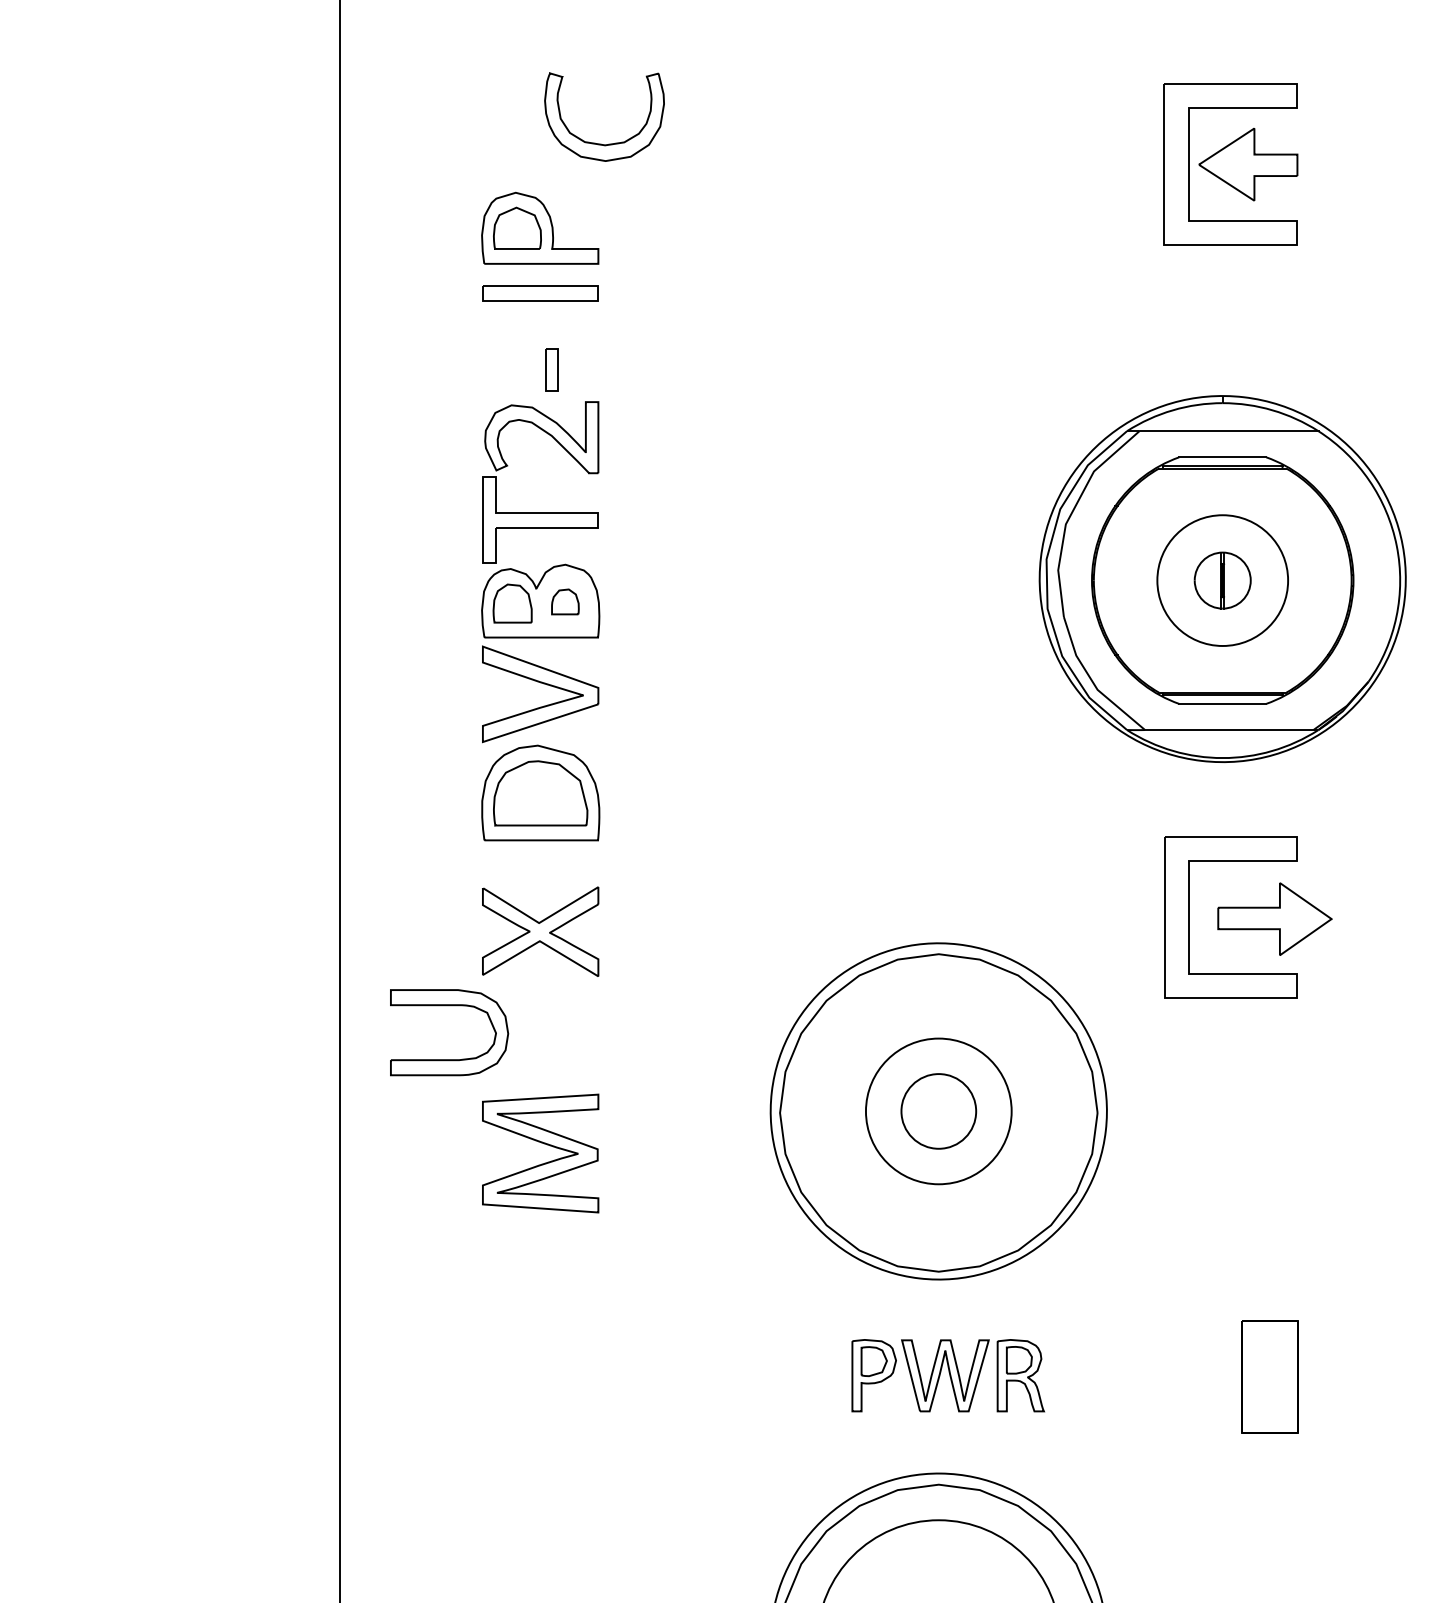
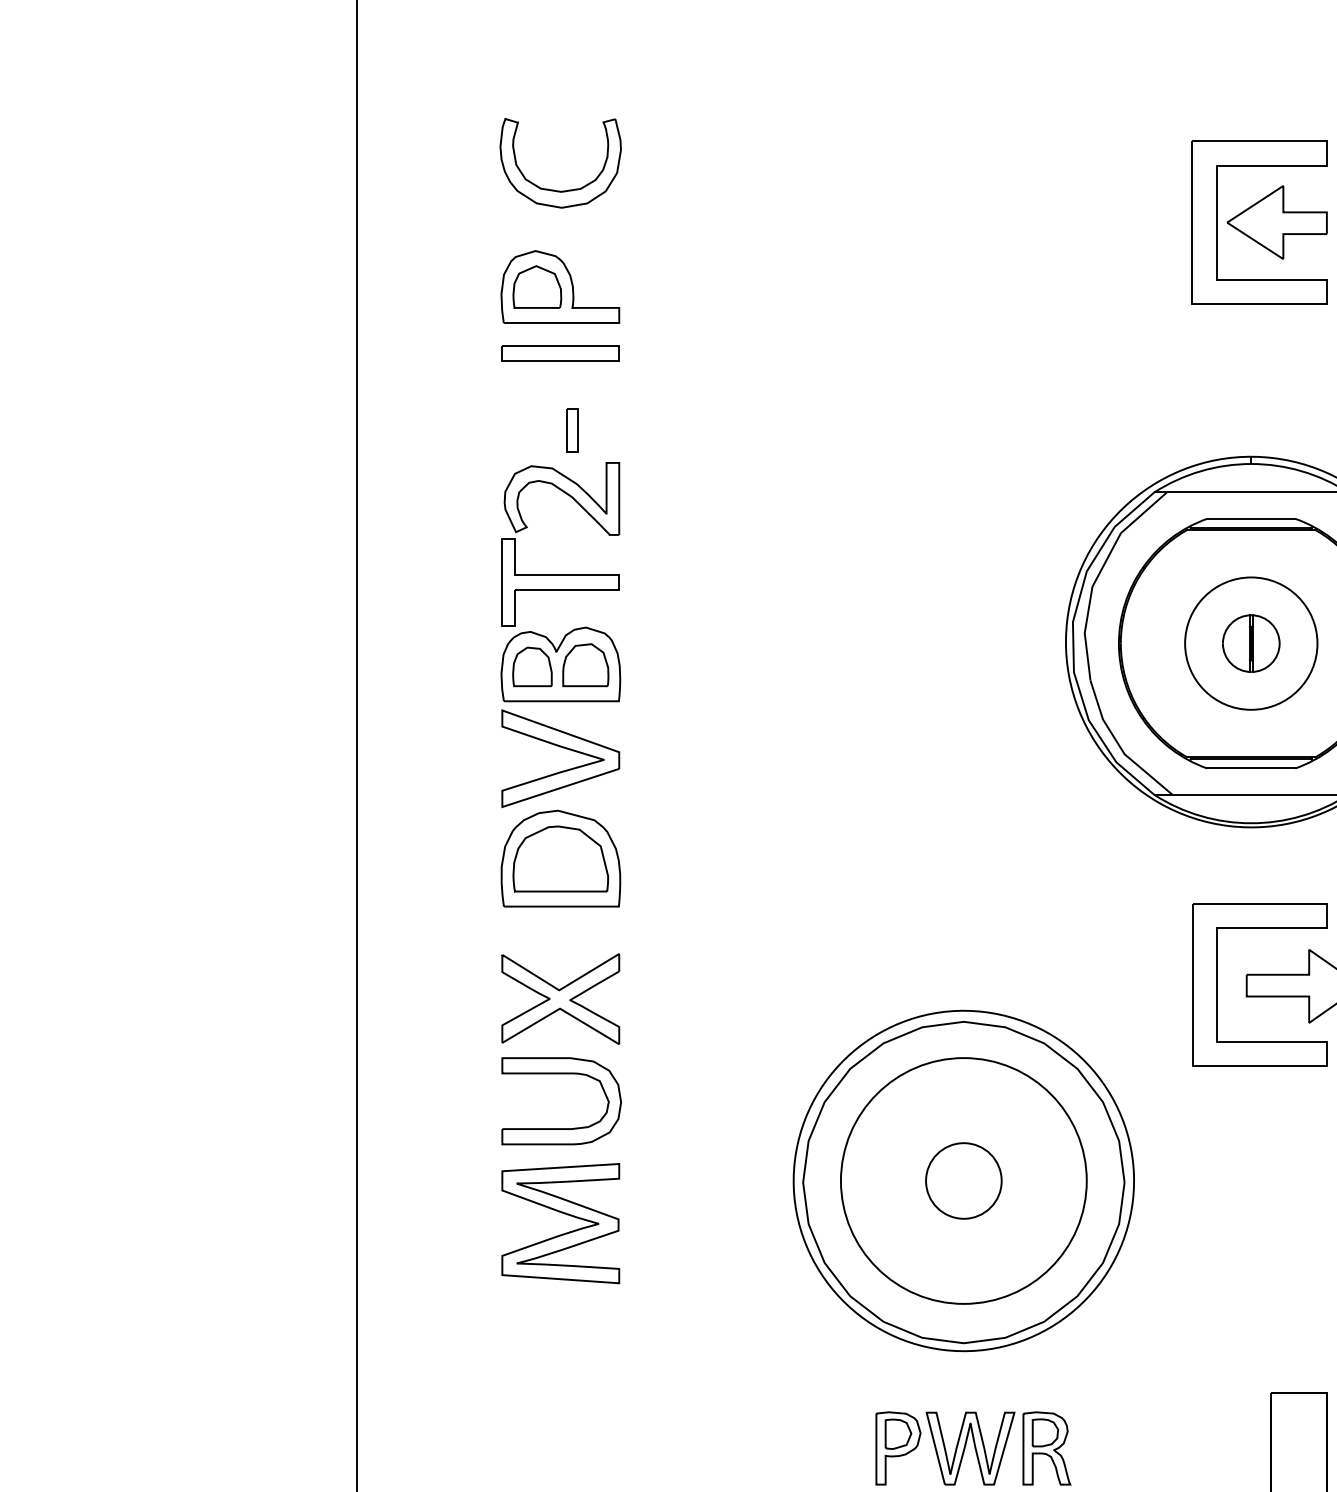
part: (601, 143) -> (557, 190), moved
part: (565, 601) -> (585, 664), size x1.67
part: (449, 1006) -> (561, 1074), moved
circle: (938, 1111) -> (963, 1181), size x1.67

